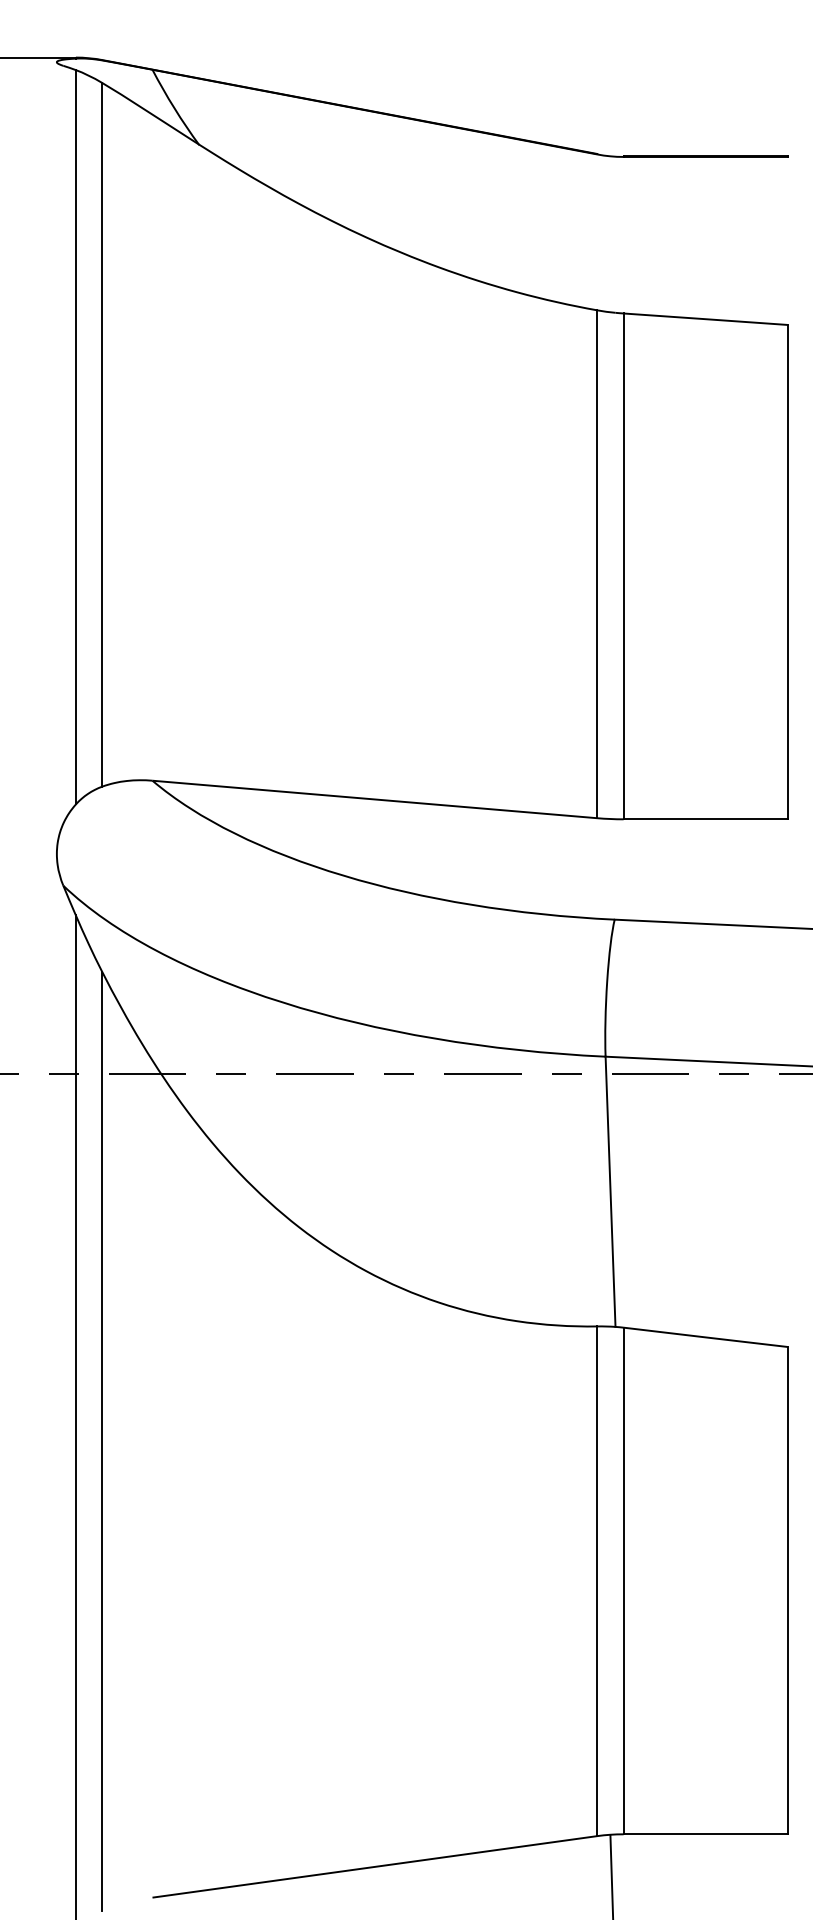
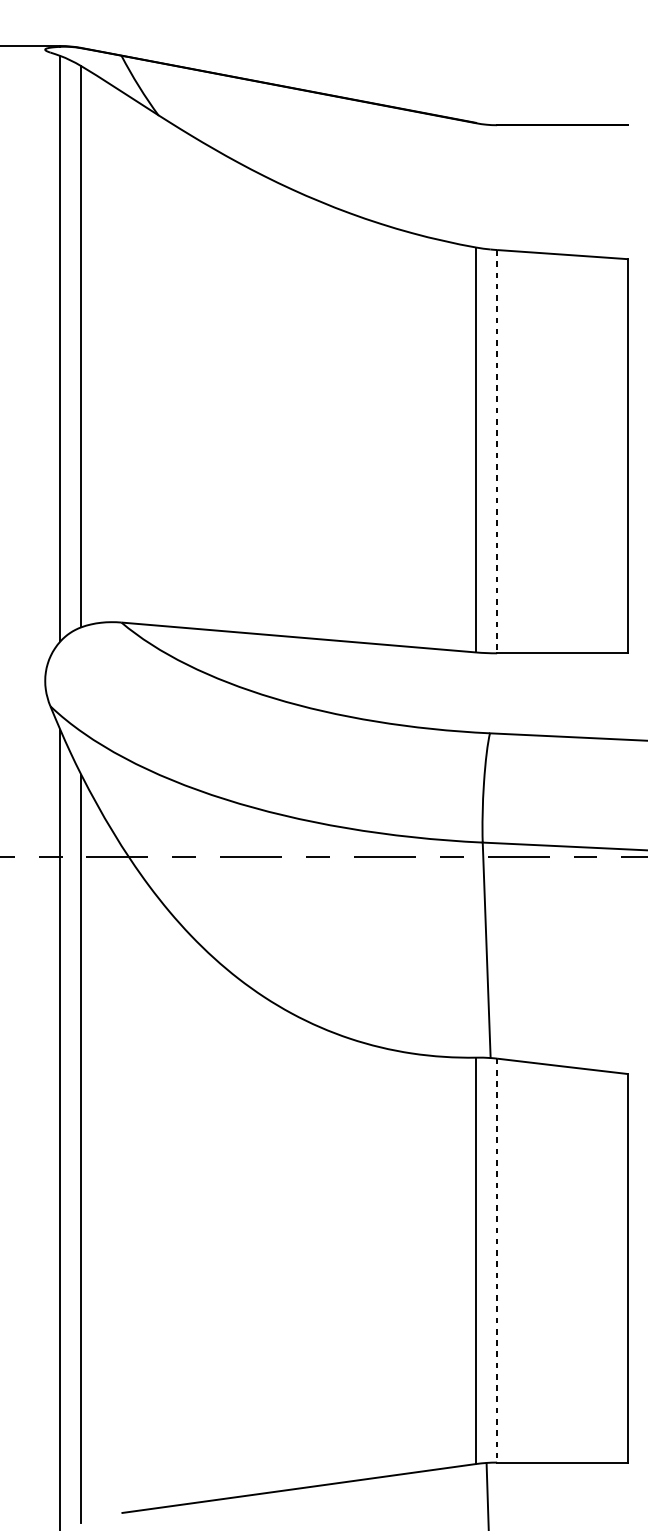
line: (623, 566) -> (497, 451), solid -> dashed
line: (623, 1581) -> (497, 1261), solid -> dashed

